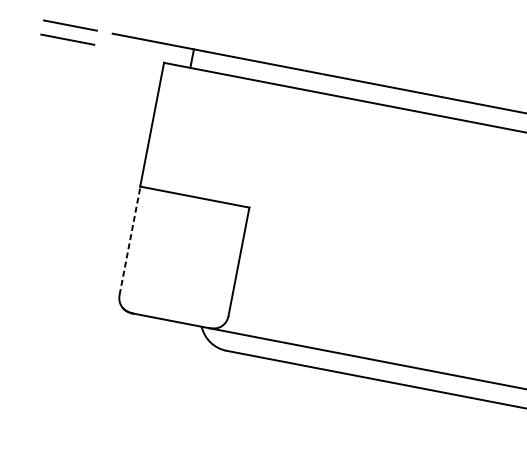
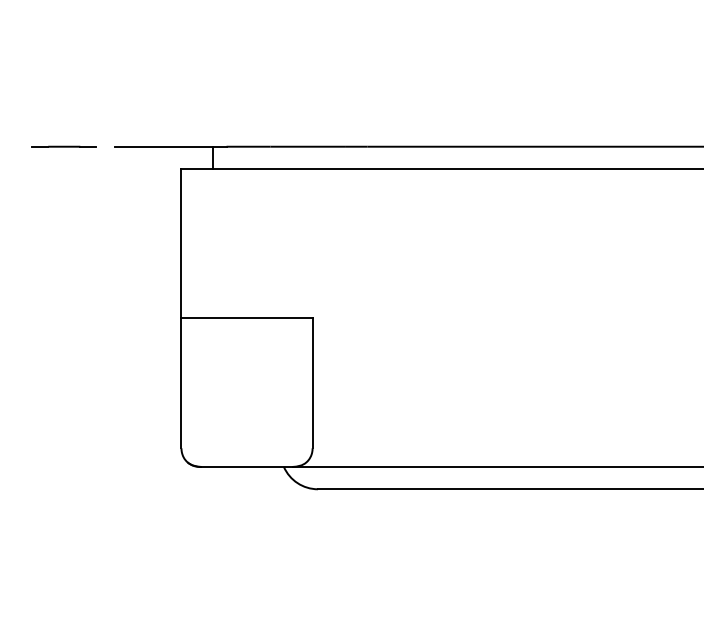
line: (67, 39) -> (63, 163), removed
line: (130, 240) -> (181, 382), dashed -> solid

